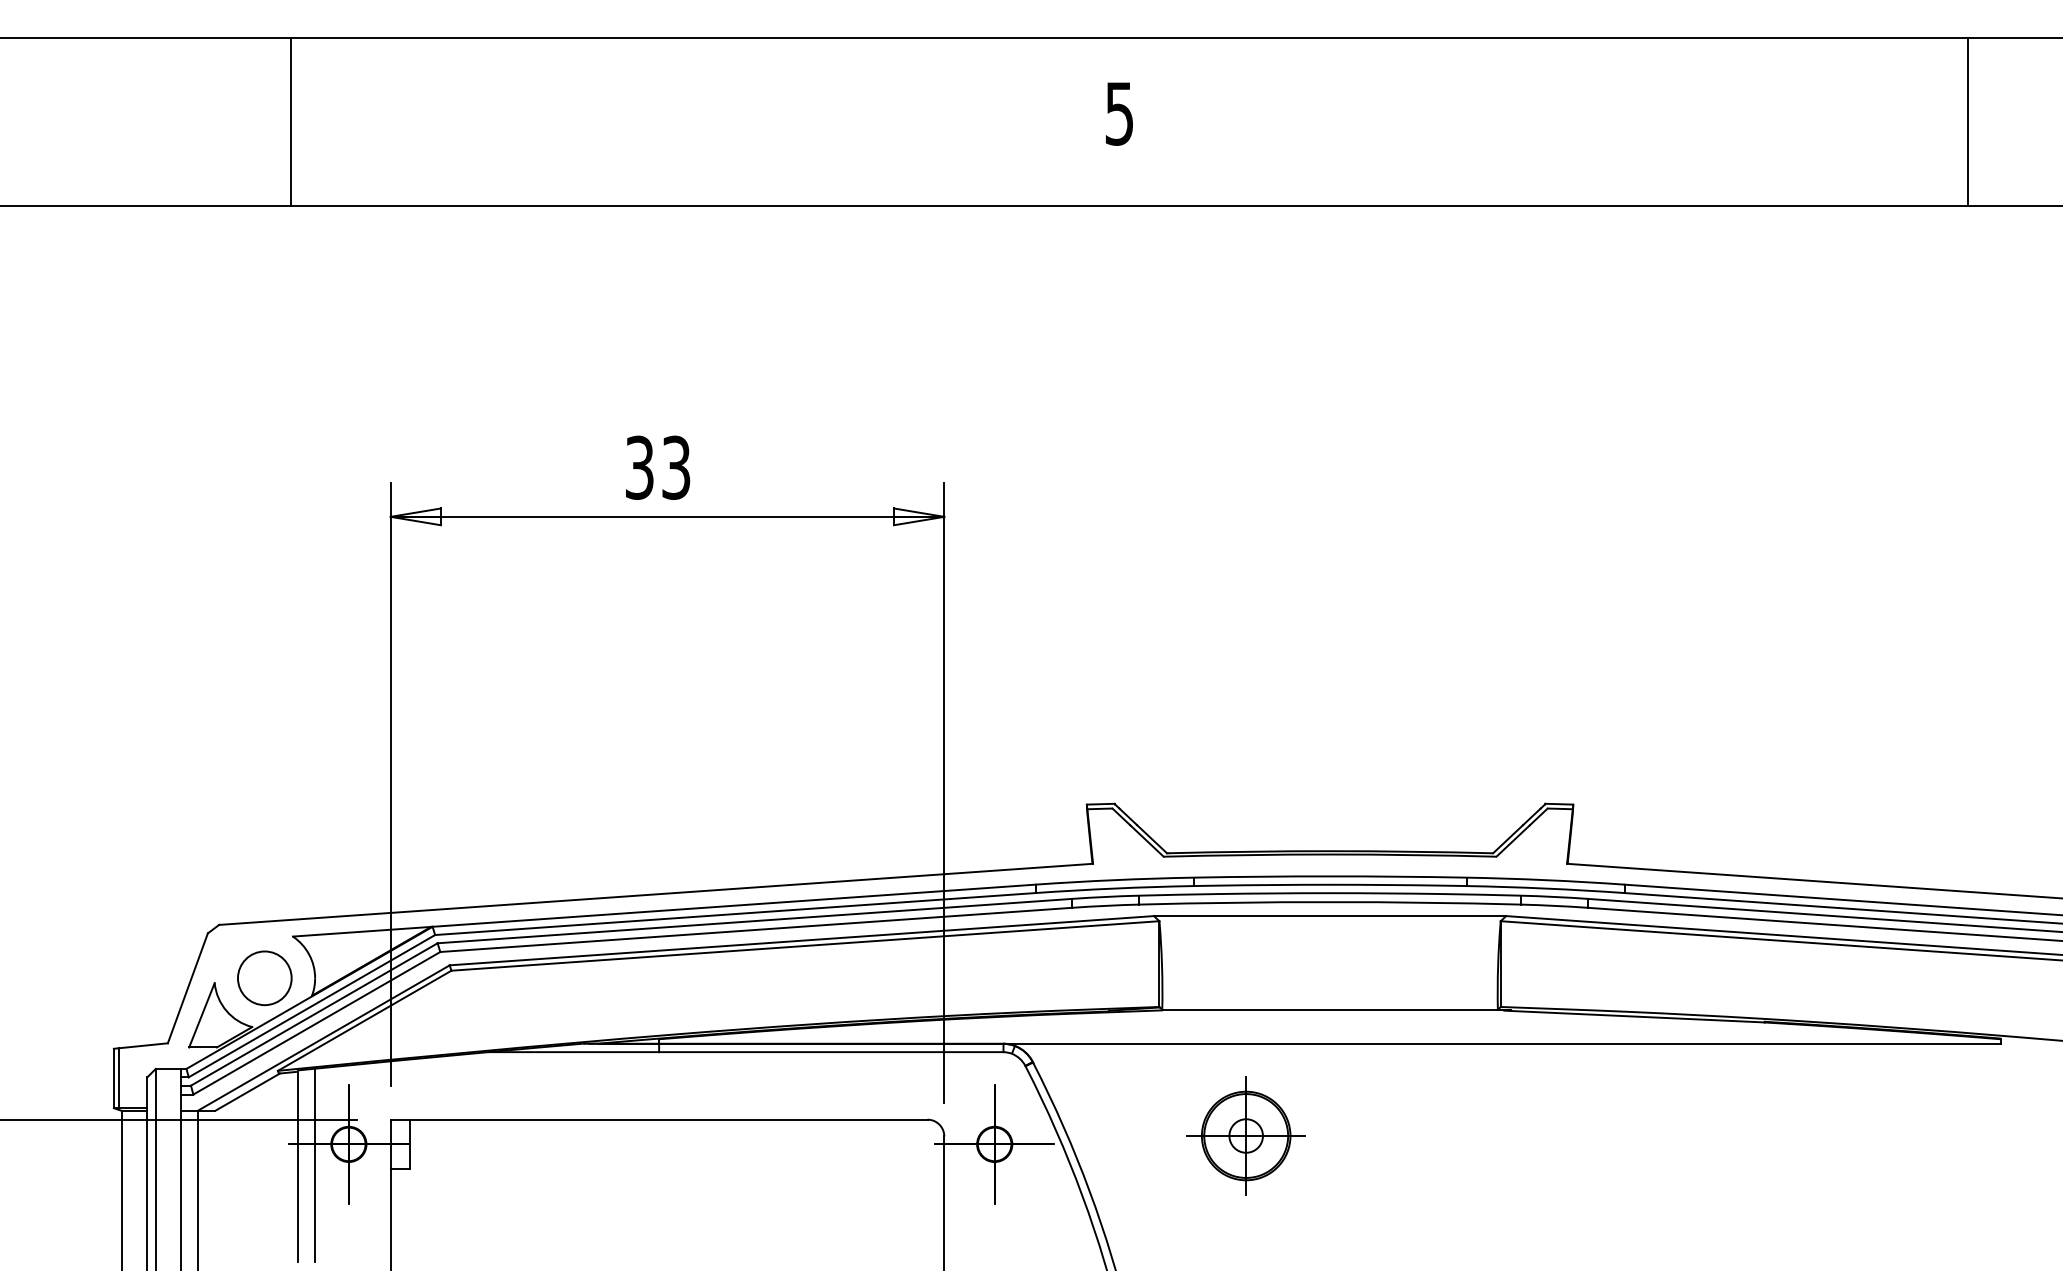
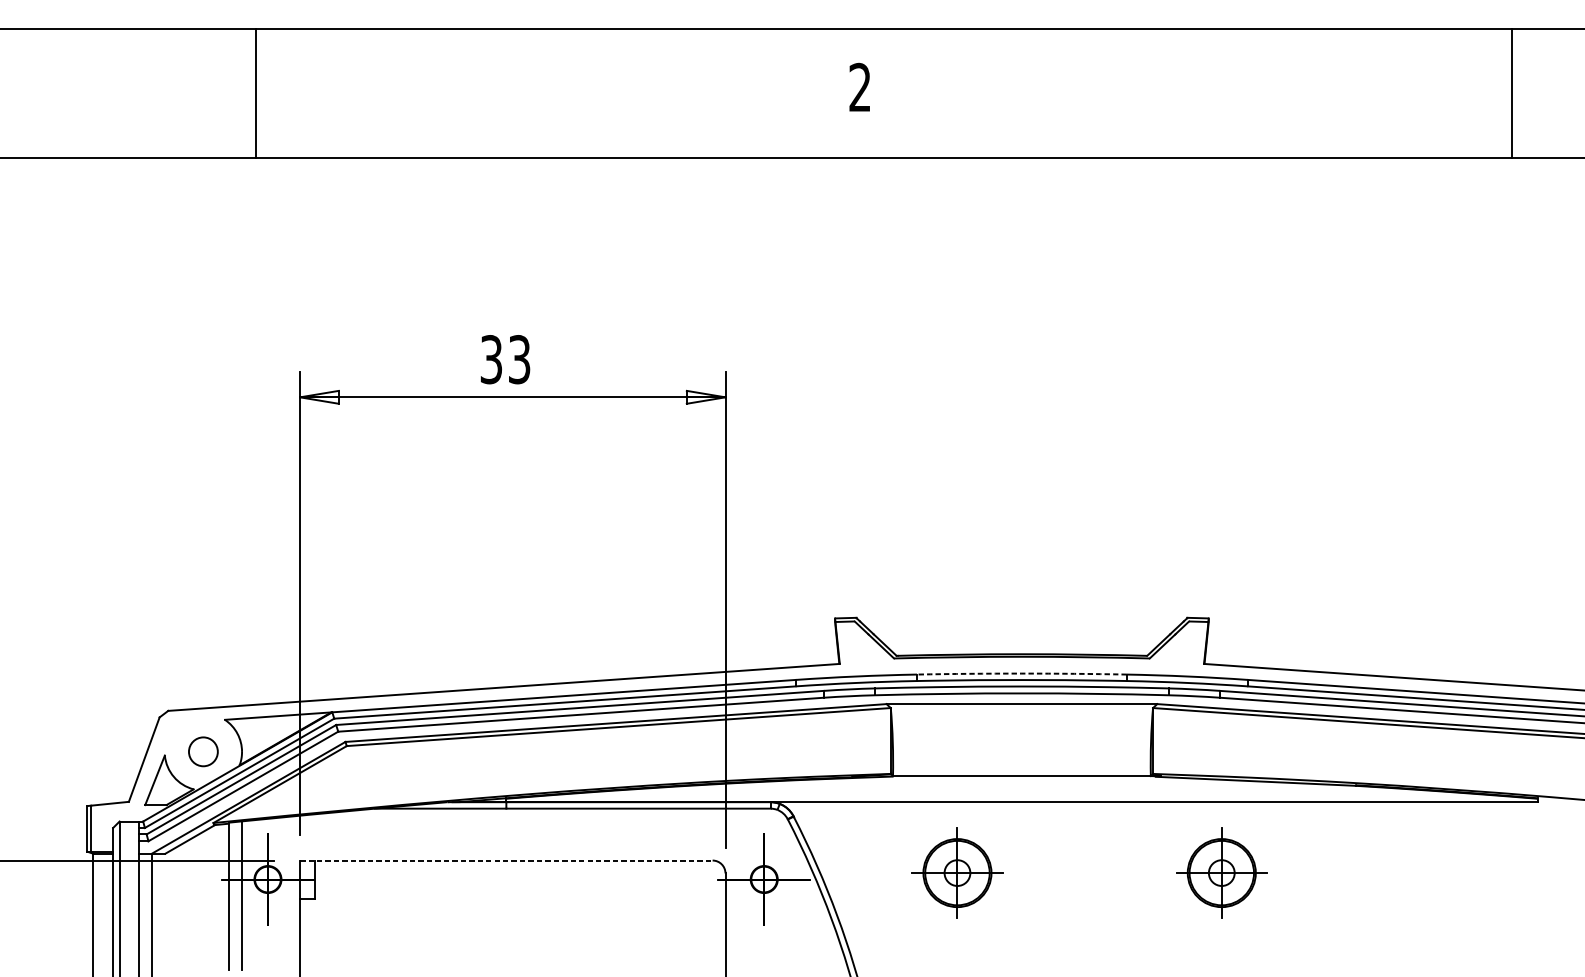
text: (1118, 113) -> (859, 87), 5 -> 2
line: (290, 121) -> (256, 93), moved
arc: (1330, 876) -> (1022, 673), solid -> dashed
circle: (264, 977) -> (203, 751), size x0.7
line: (659, 1119) -> (506, 860), solid -> dashed
part: (1589, 1135) -> (1221, 872), added

